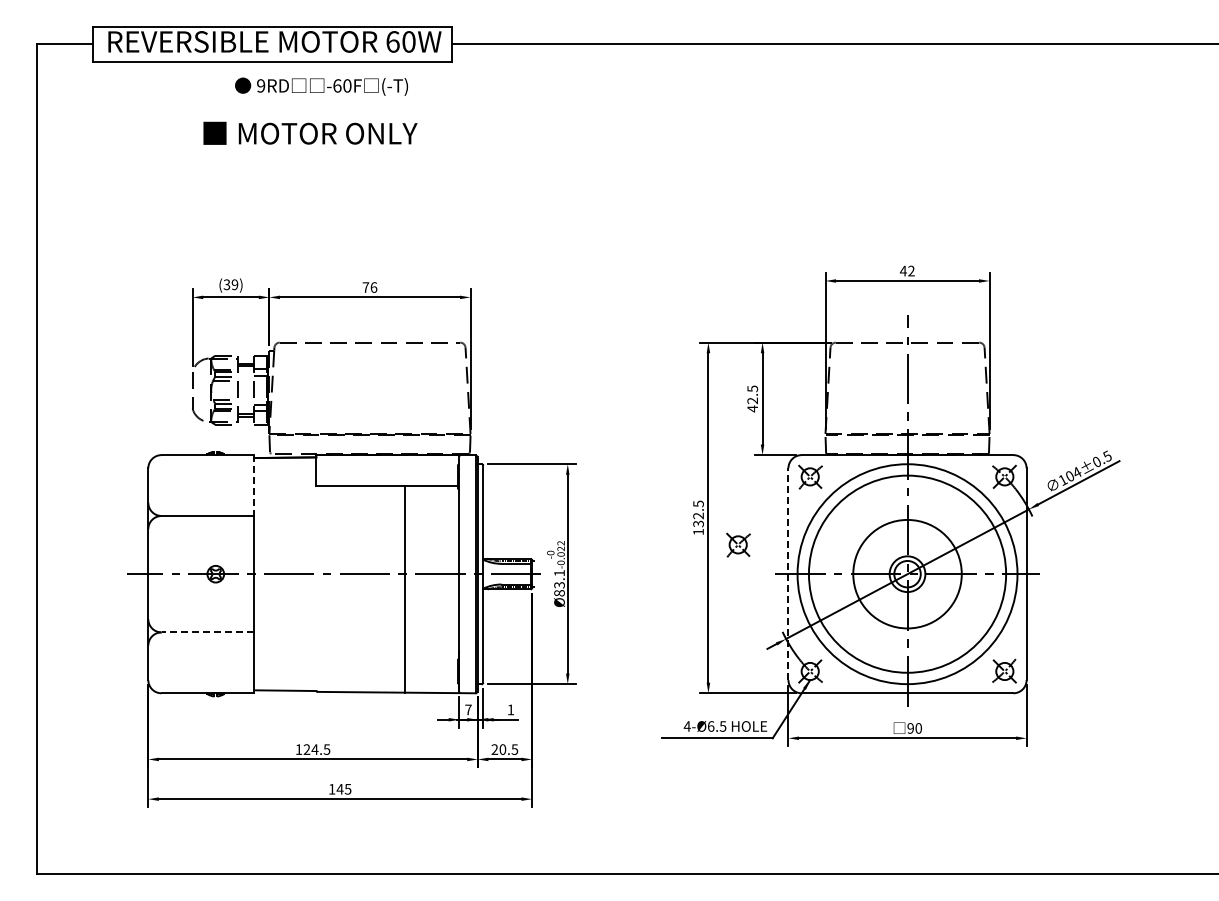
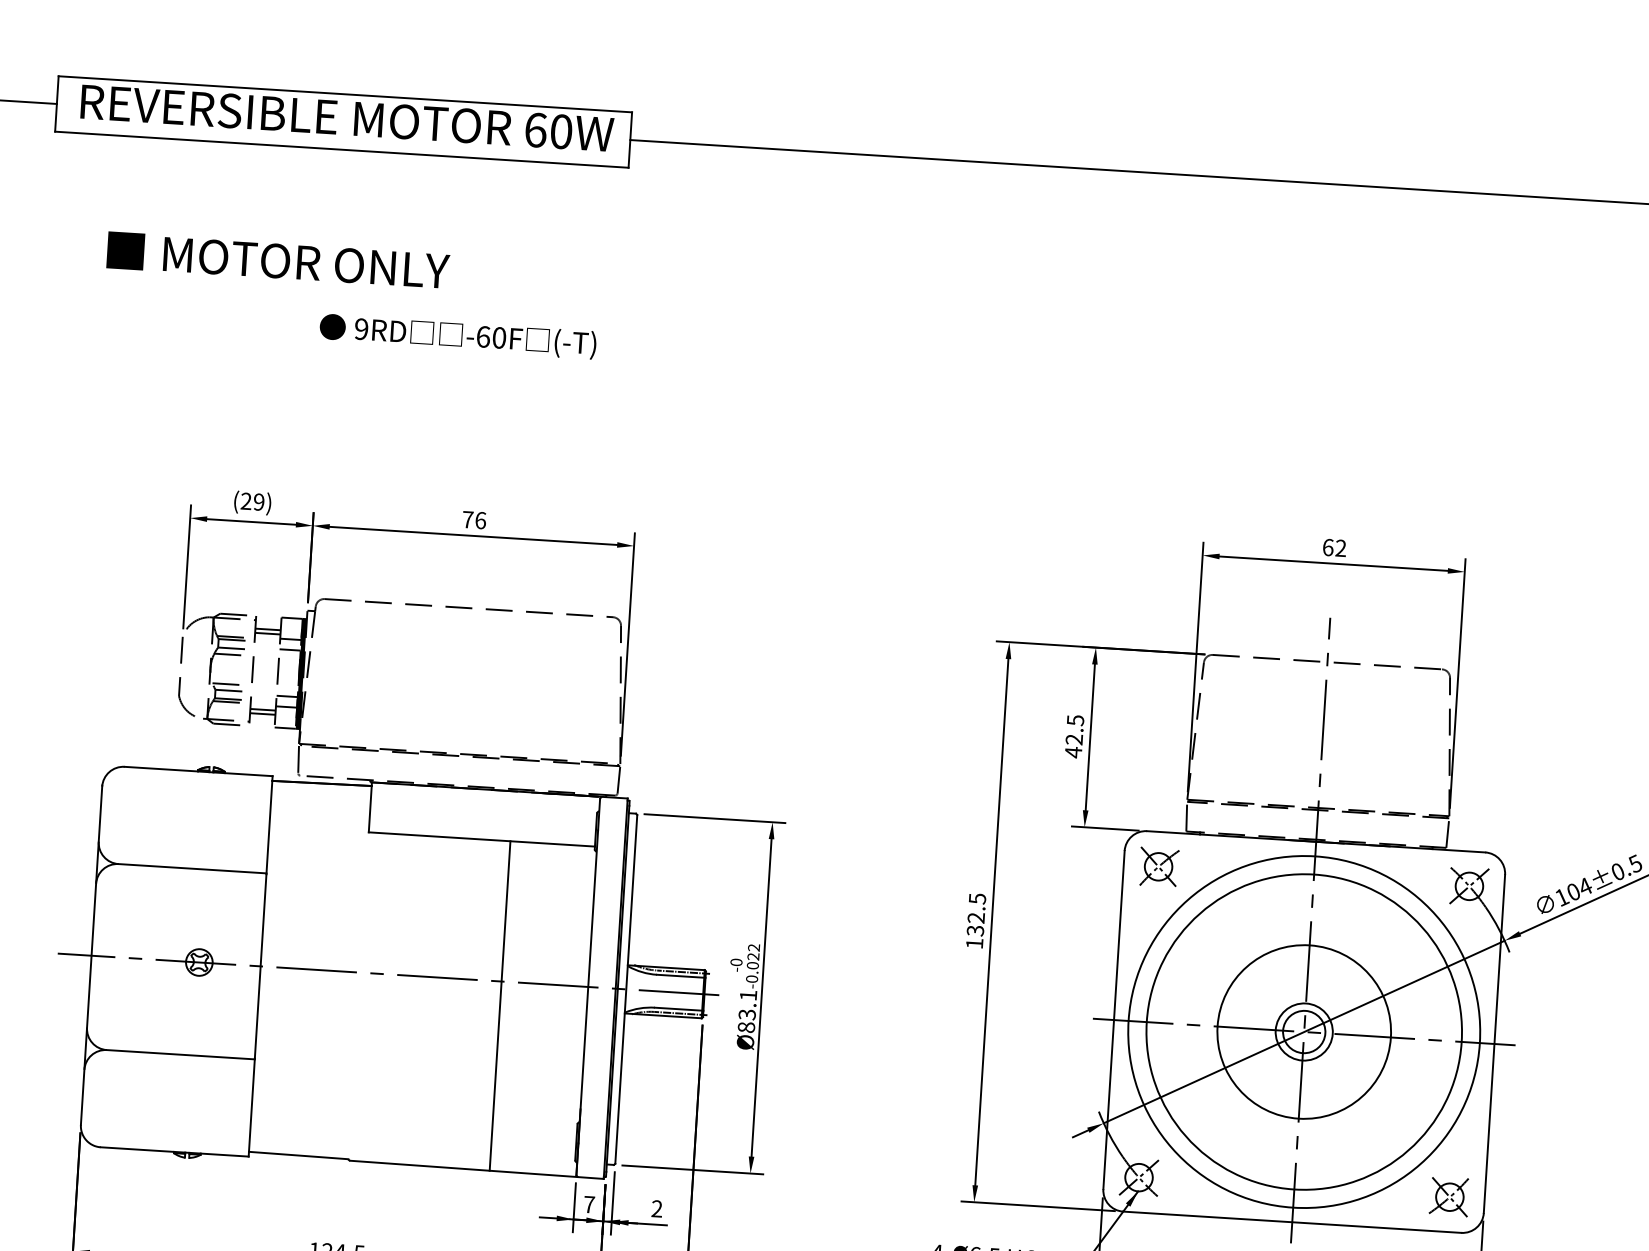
text: (321, 86) -> (457, 336), moved
text: (310, 132) -> (278, 259), moved
text: (903, 270) -> (1328, 546), 42 -> 62
text: (226, 285) -> (245, 502), (39) -> (29)
line: (254, 485) -> (270, 824), dashed -> solid
part: (738, 544) -> (1037, 967), removed
line: (788, 574) -> (1114, 1020), dashed -> solid
line: (207, 632) -> (180, 1054), dashed -> solid
text: (510, 709) -> (656, 1208), 1 -> 2

